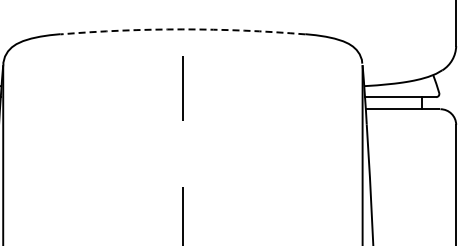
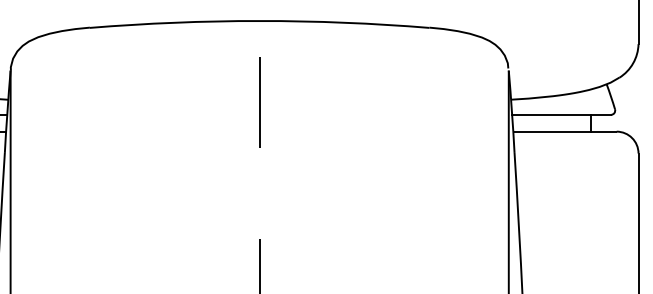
arc: (182, 29) -> (259, 21), dashed -> solid

